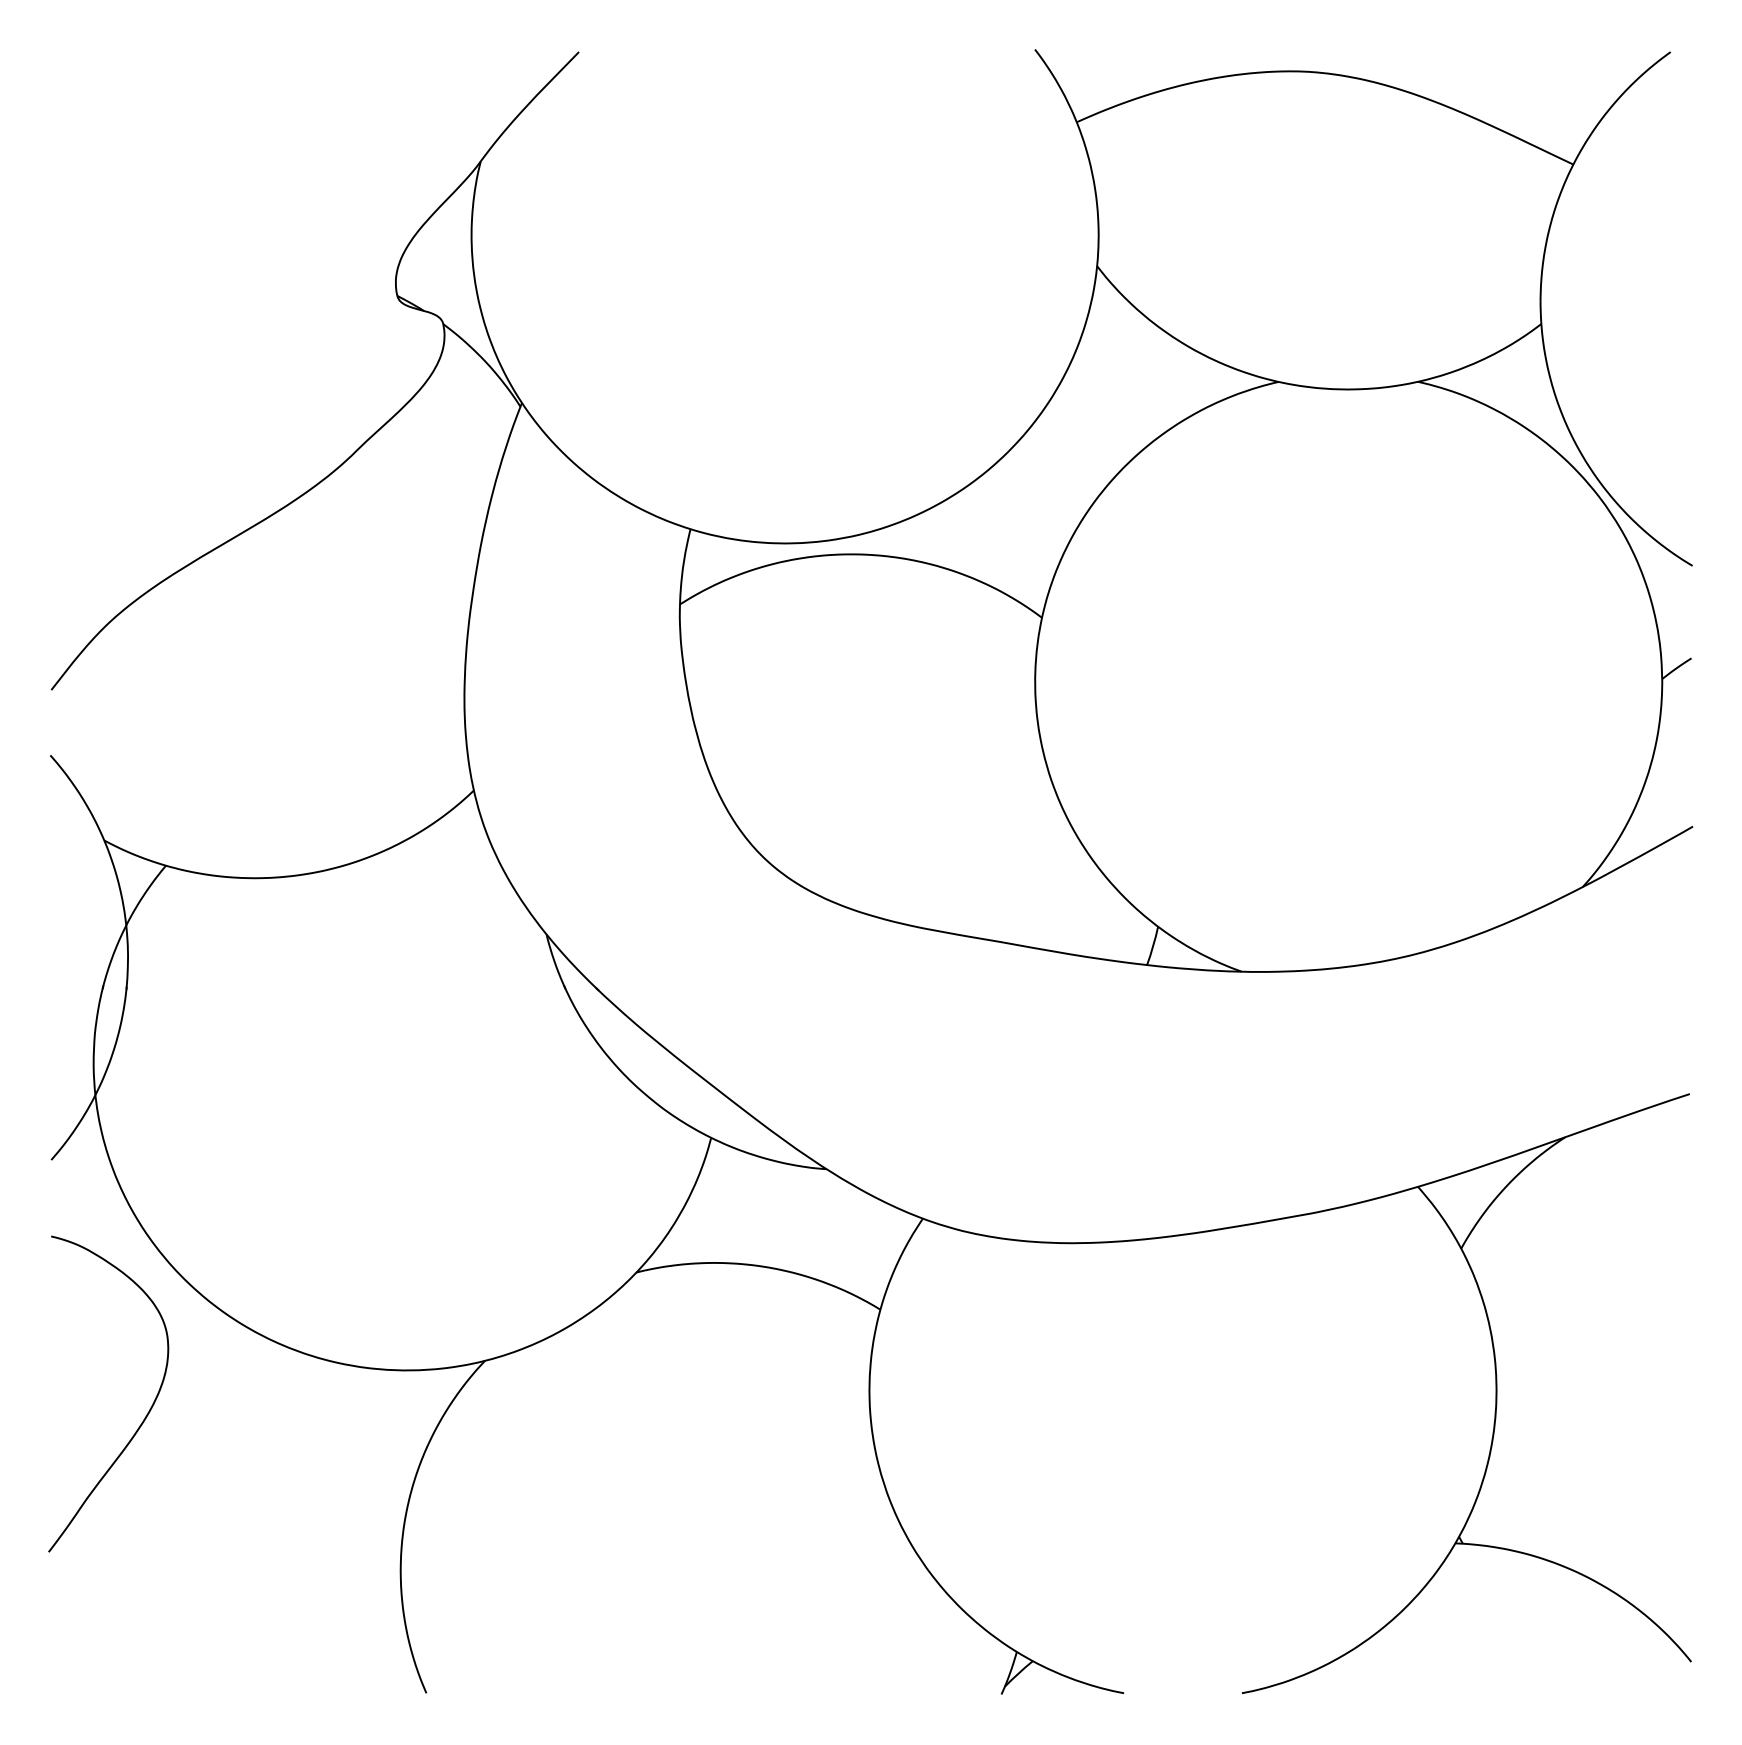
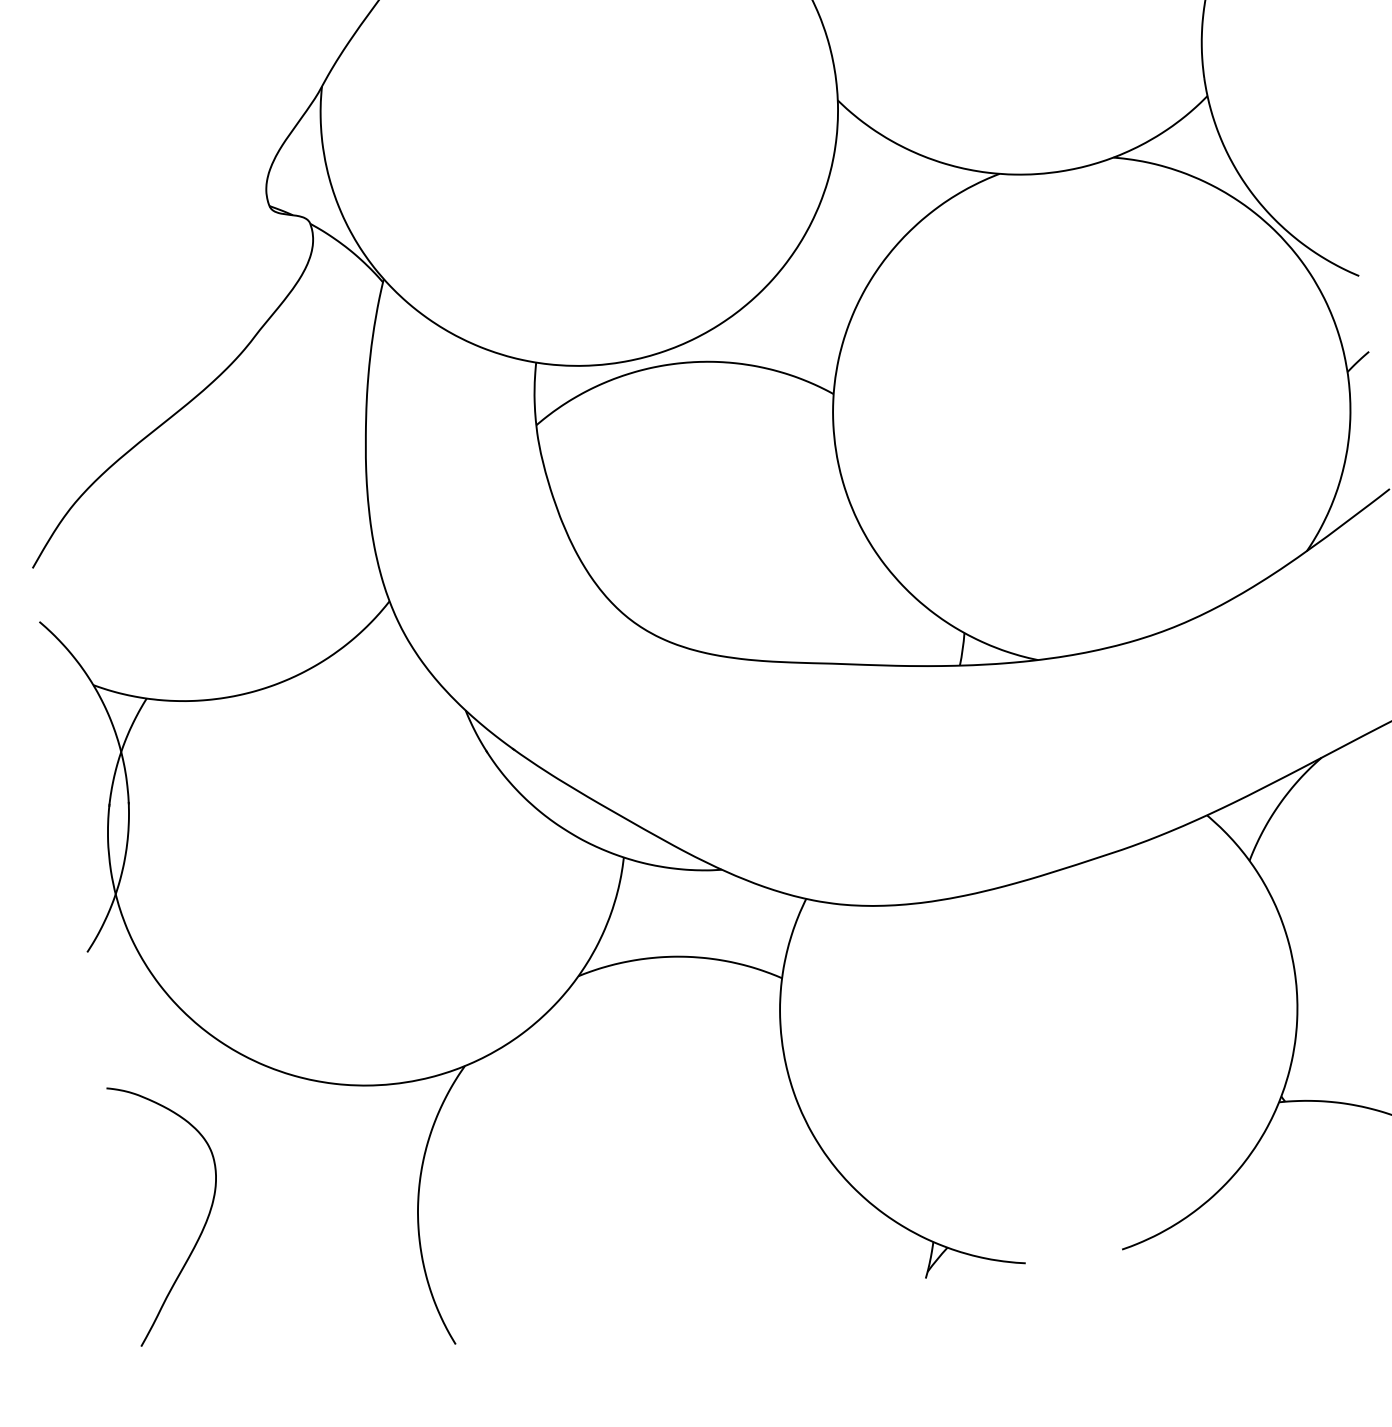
curve: (144, 1417) -> (203, 1225), moved

